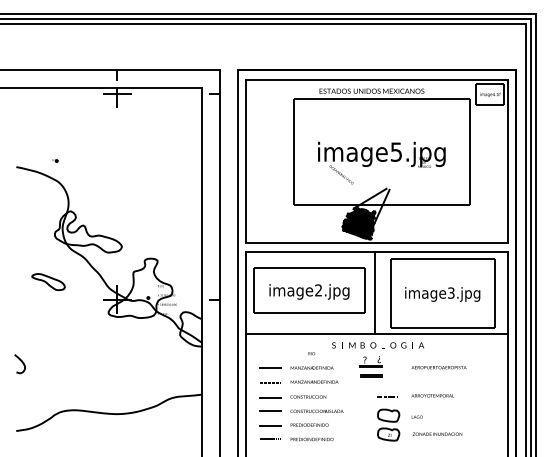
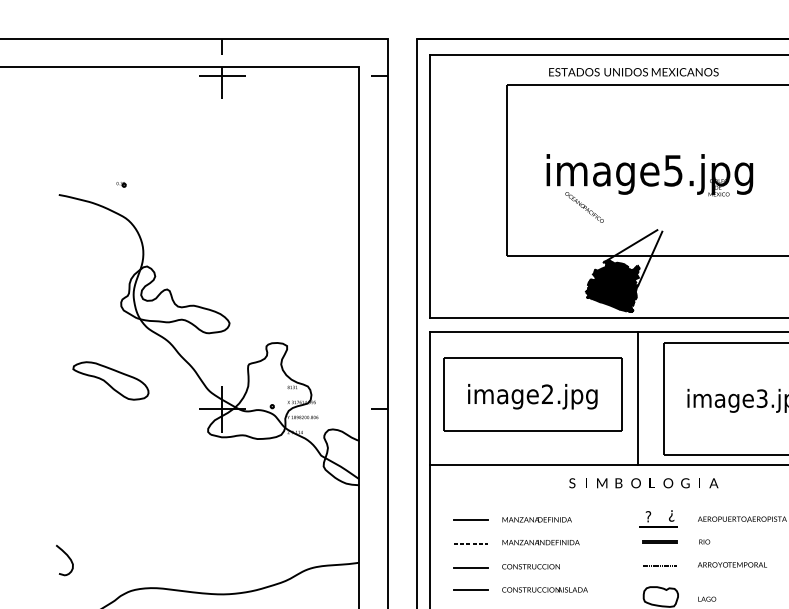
part: (48, 281) -> (110, 379), size x1.43
text: (311, 353) -> (704, 541), moved
curve: (21, 362) -> (67, 557), moved
part: (370, 366) -> (657, 527), moved

